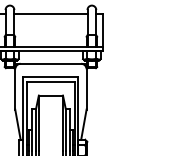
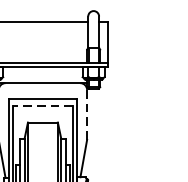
line: (50, 82) -> (42, 106), solid -> dashed
line: (86, 89) -> (87, 115), solid -> dashed

